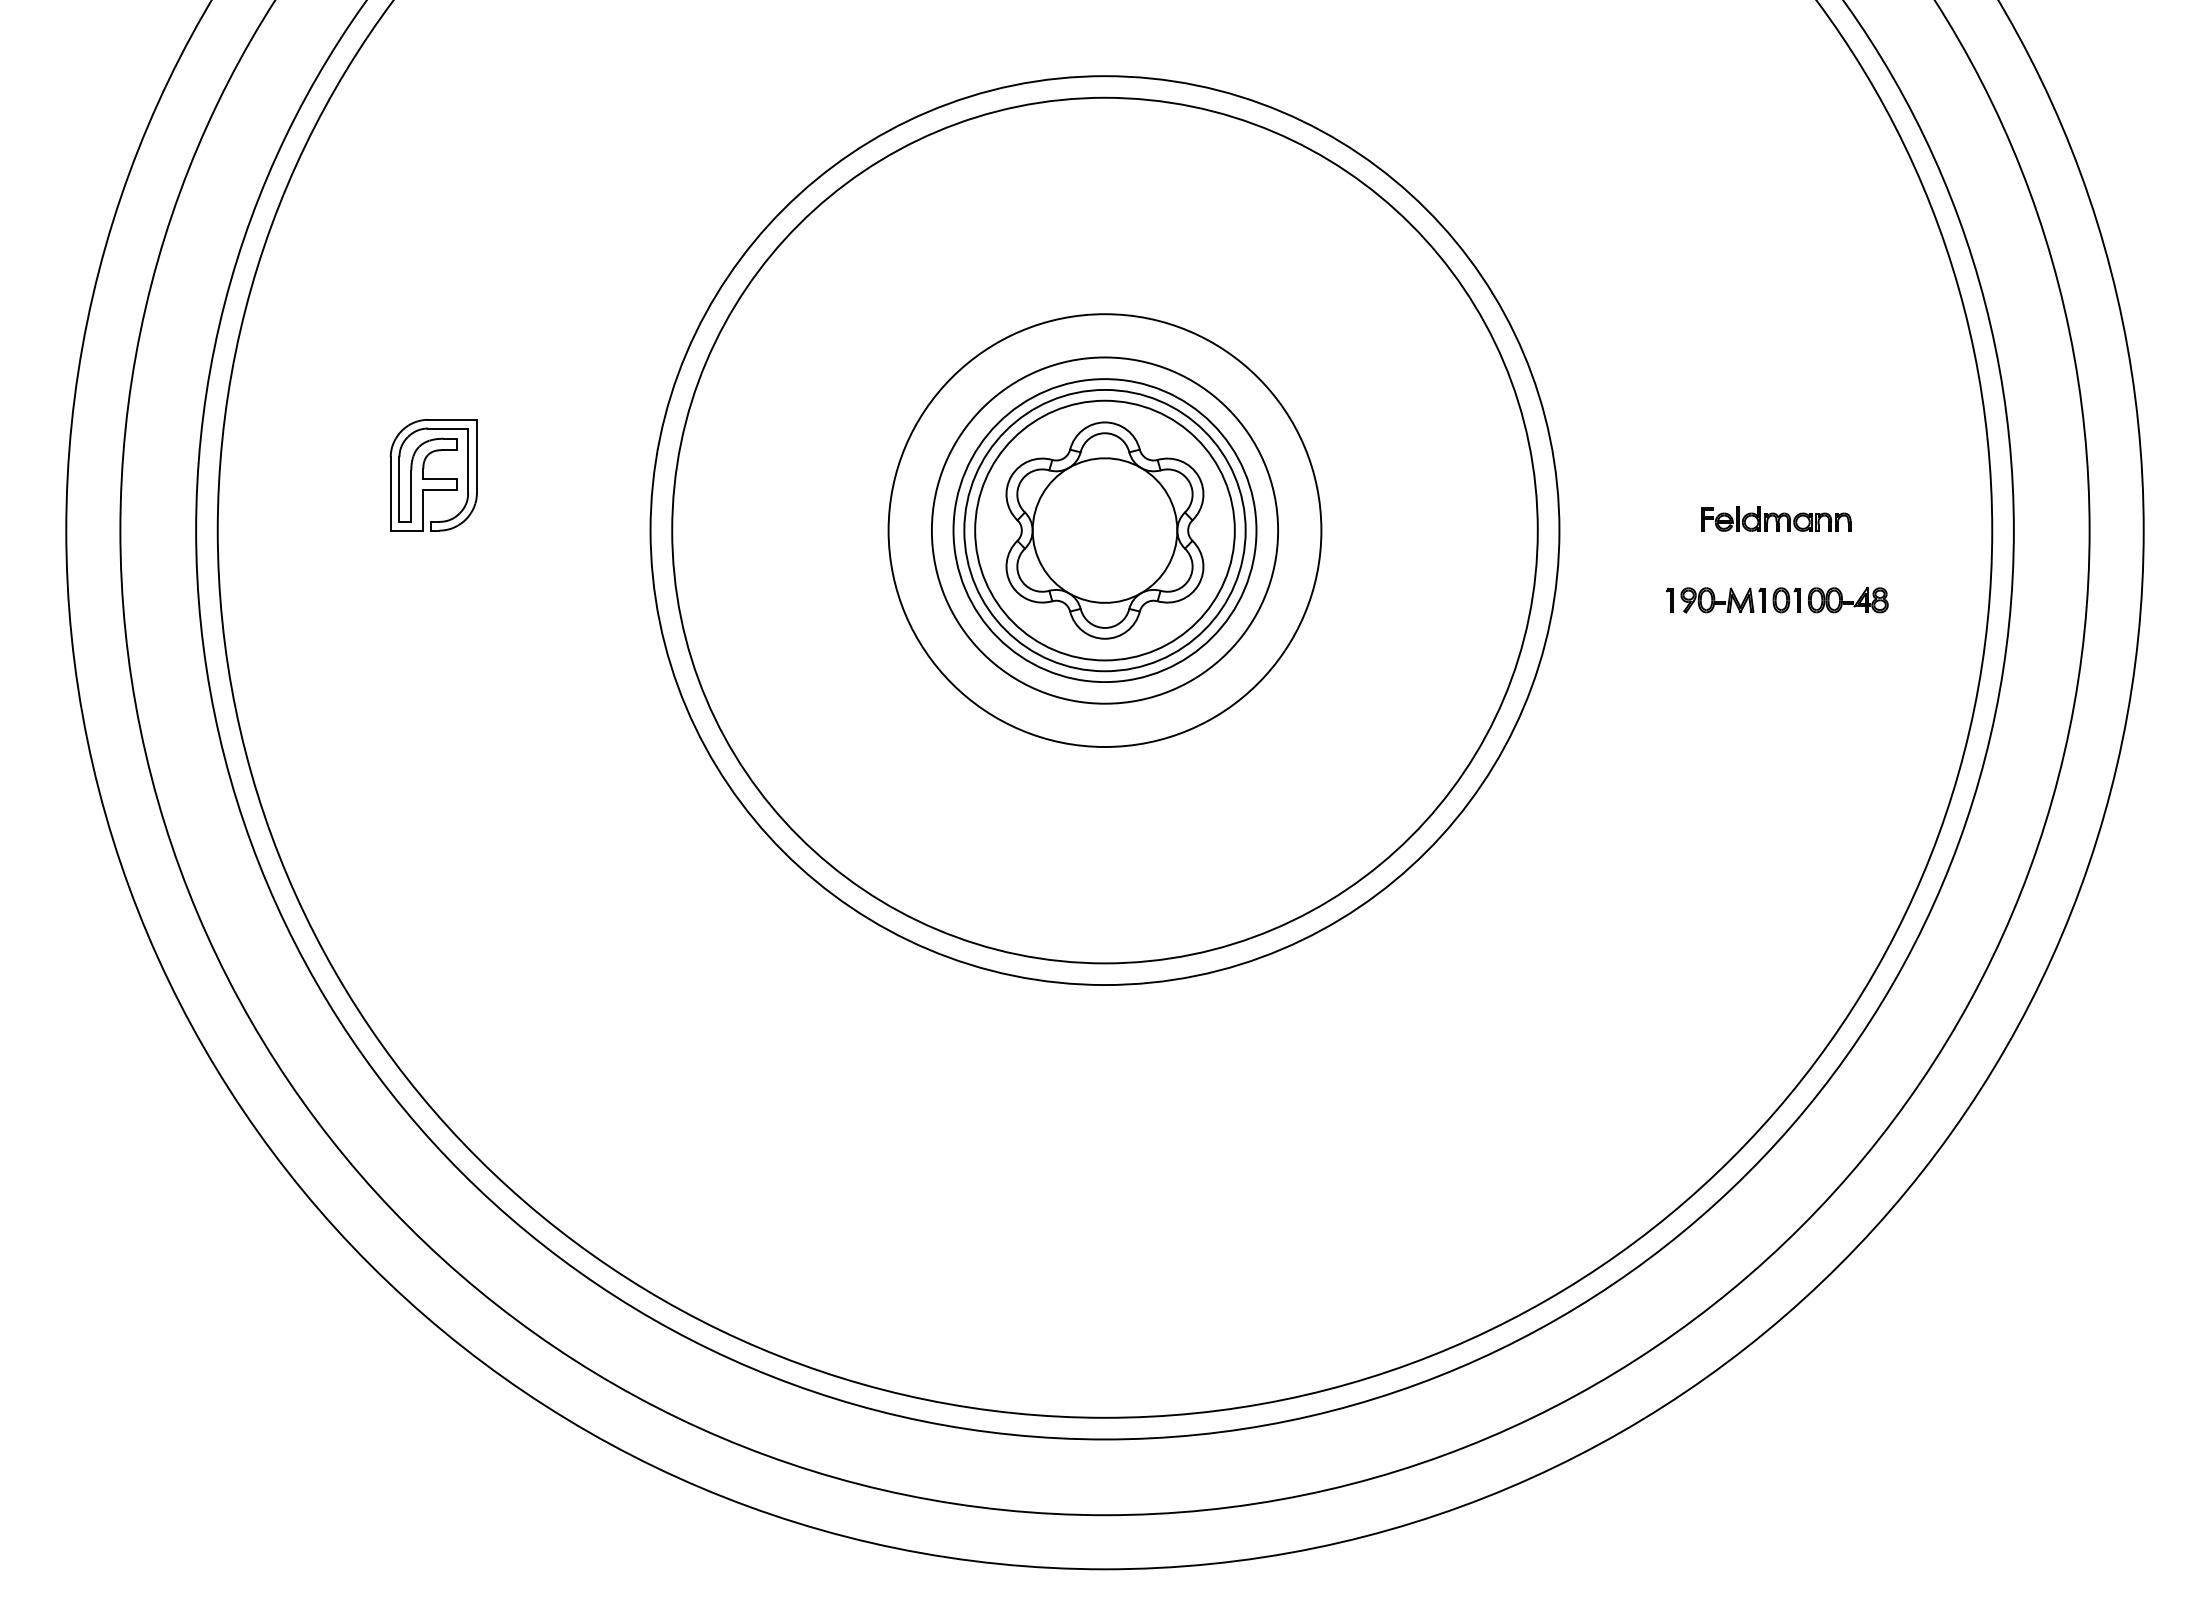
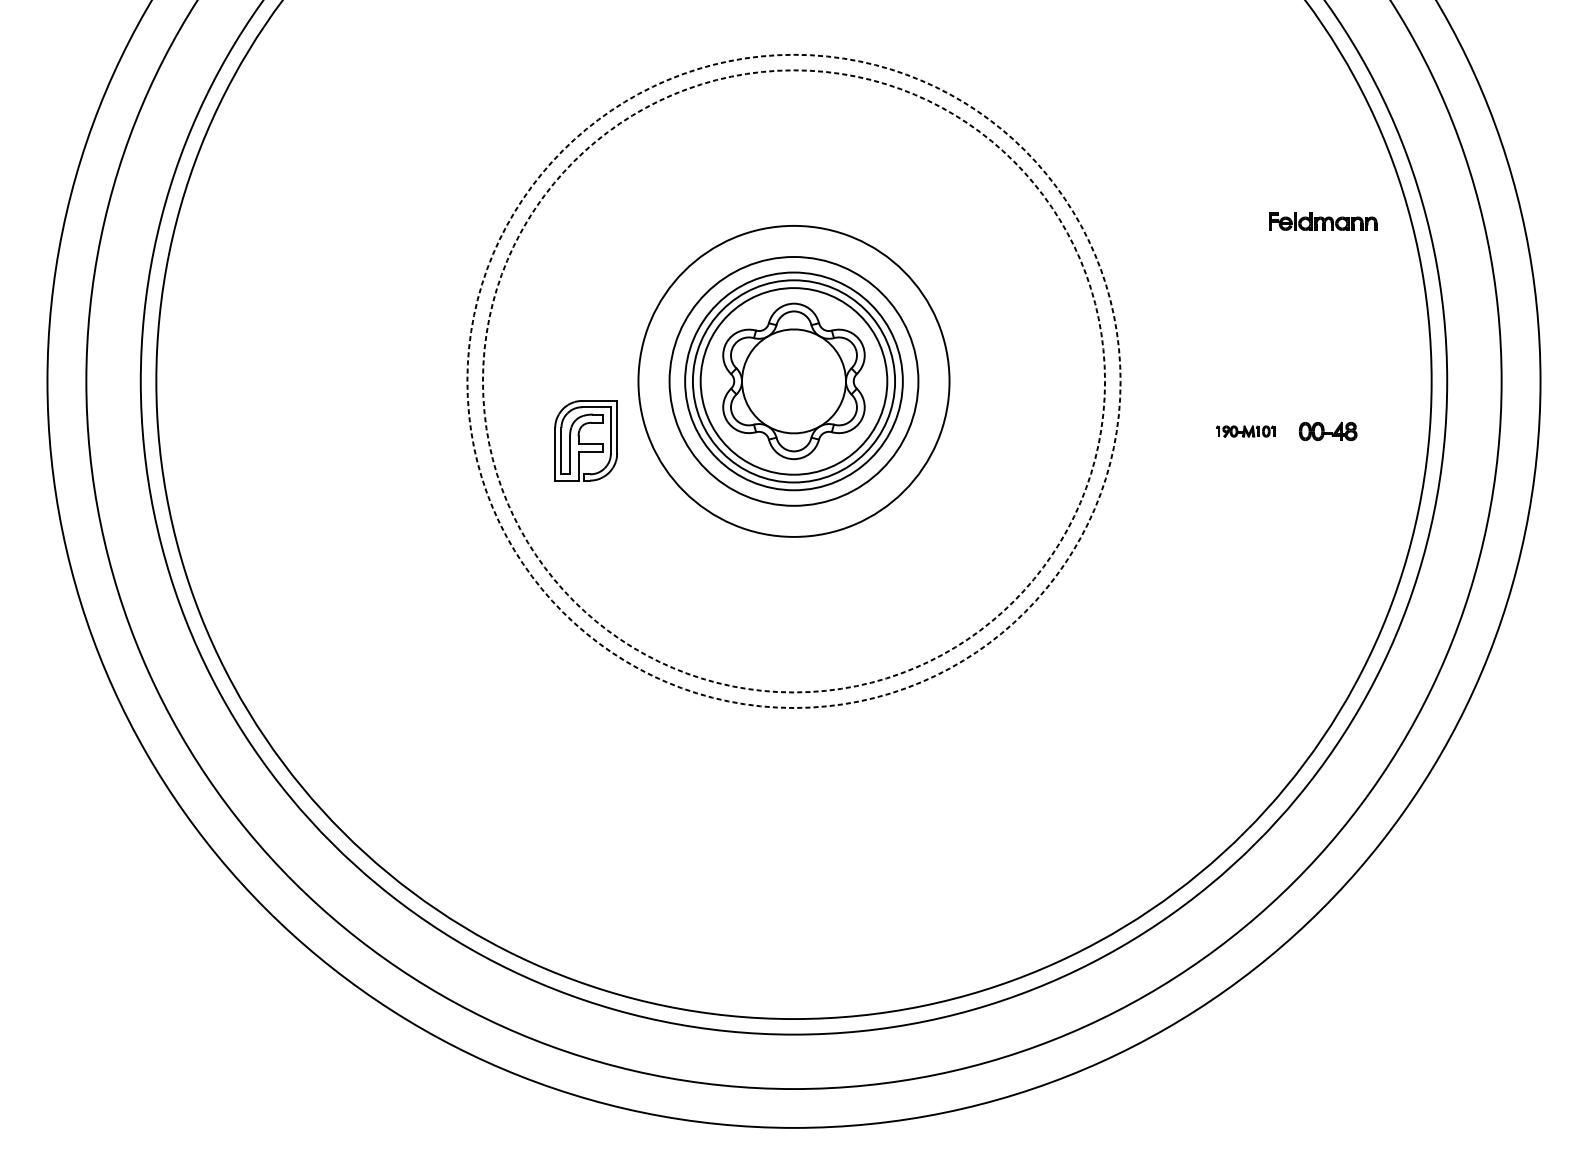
part: (433, 475) -> (585, 440), moved
part: (1776, 518) -> (1323, 221), moved
circle: (1104, 530) -> (793, 381), solid -> dashed
circle: (1104, 530) -> (793, 381), solid -> dashed
part: (1733, 600) -> (1245, 431), size x0.6

